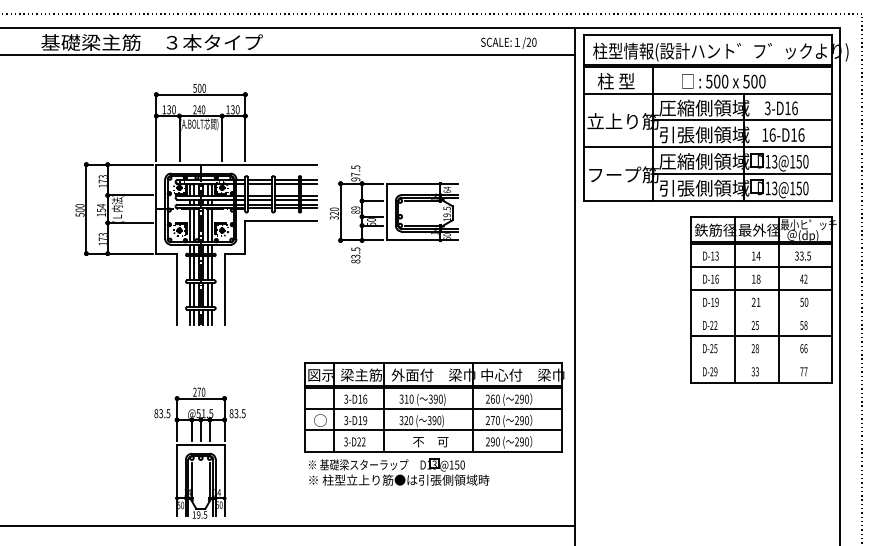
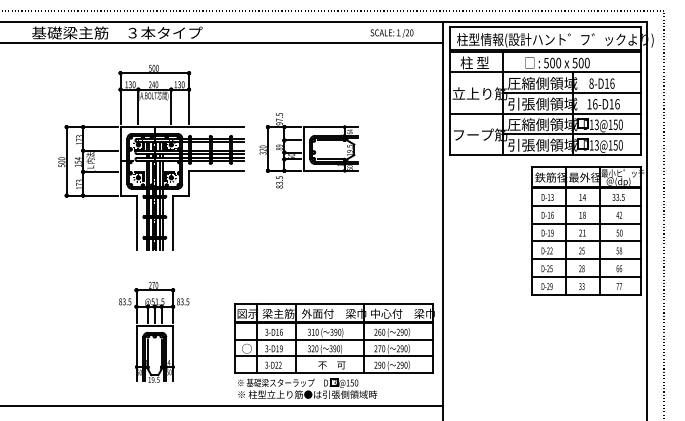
text: (767, 107) -> (591, 83), 3-D16 -> 8-D16
part: (393, 214) -> (308, 150), moved
line: (761, 313) -> (586, 241), added
line: (761, 359) -> (586, 277), added
part: (434, 423) -> (334, 351), moved
part: (199, 452) -> (153, 331), moved

